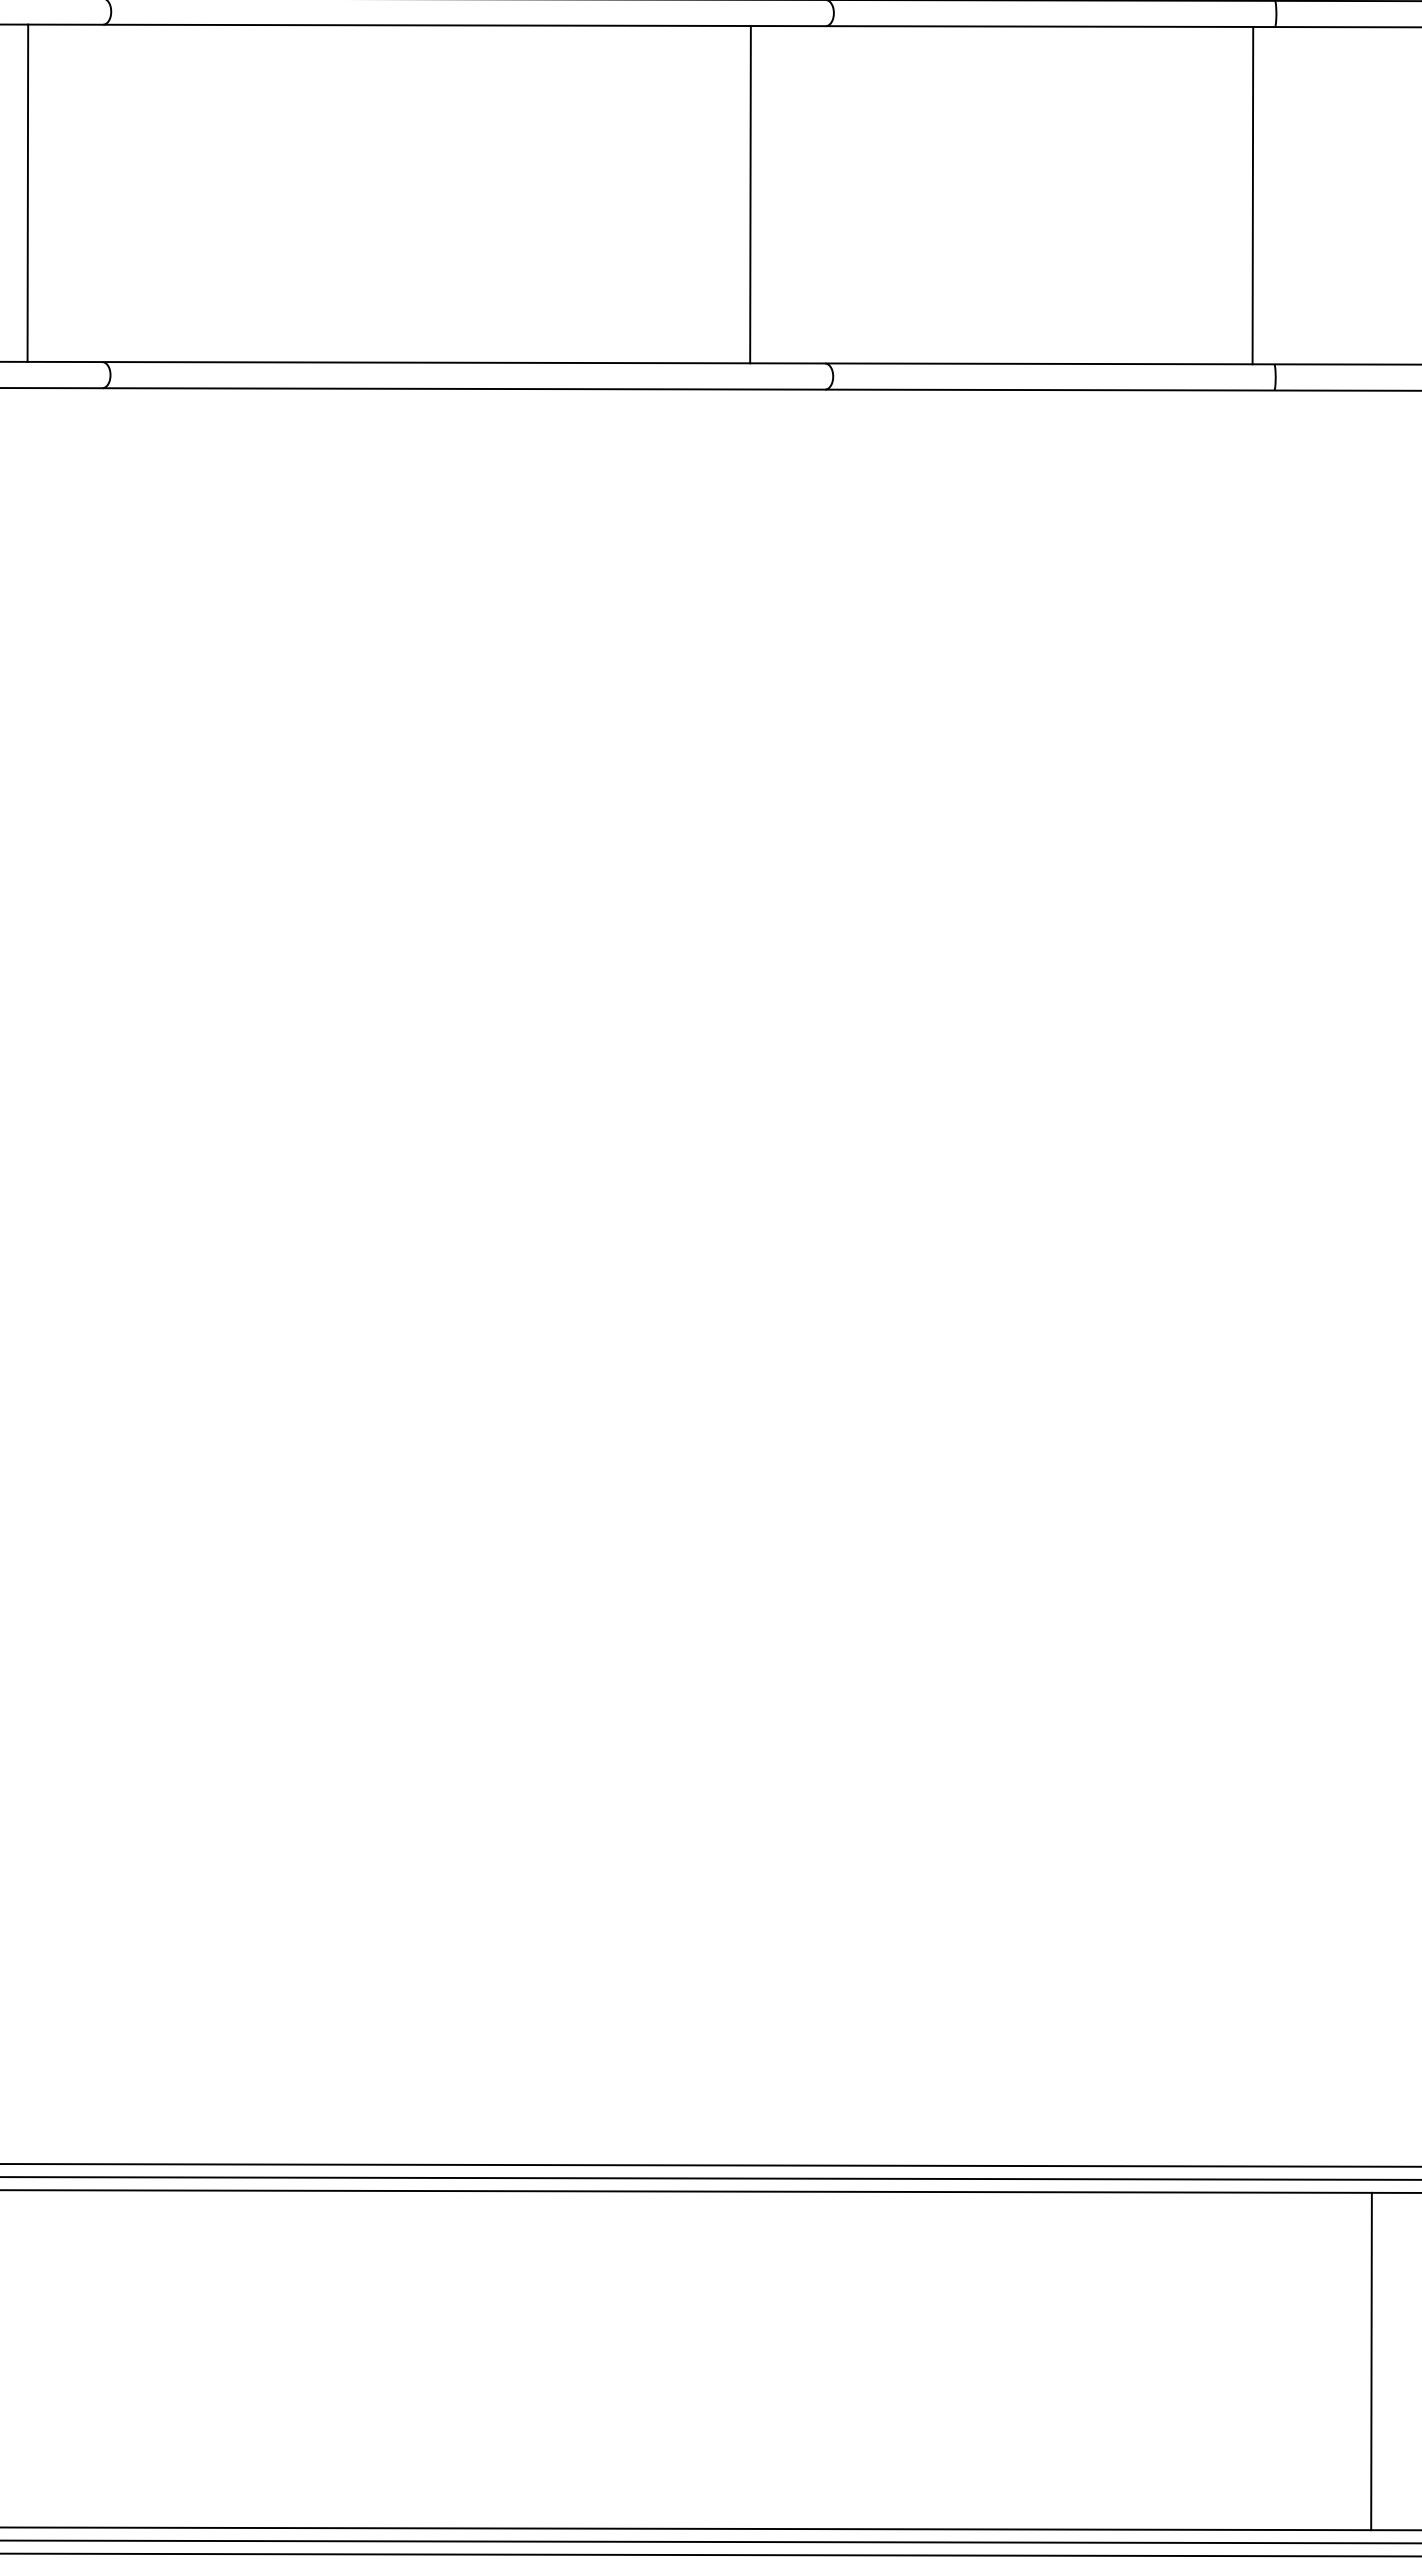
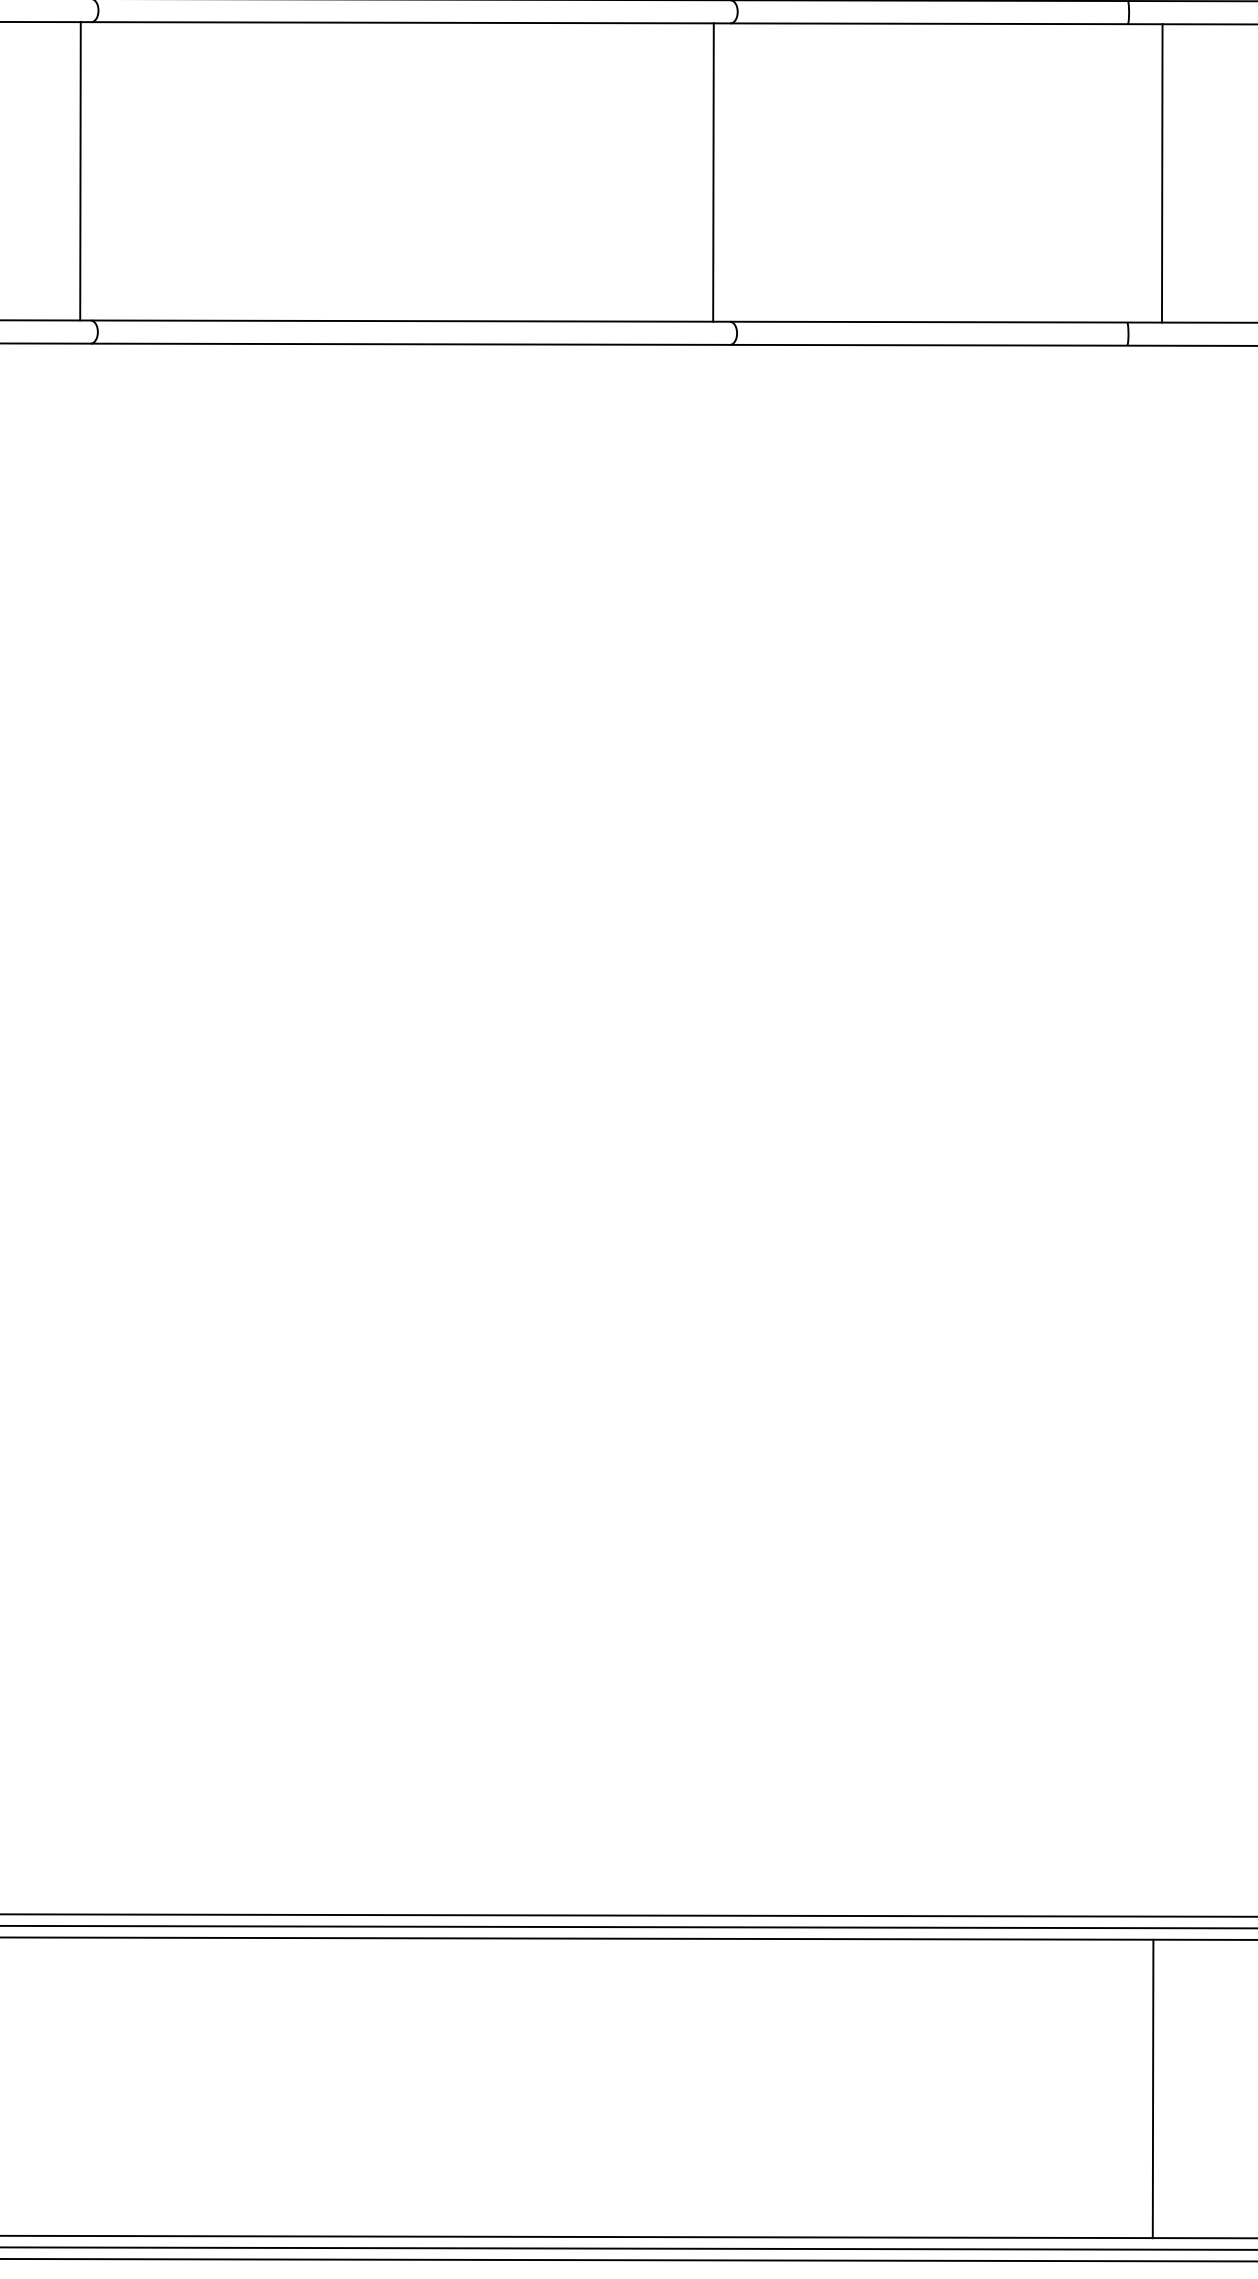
line: (27, 192) -> (80, 170), moved
line: (750, 194) -> (713, 172), moved
line: (1252, 195) -> (1161, 173), moved
line: (1371, 2361) -> (1153, 2089), moved

